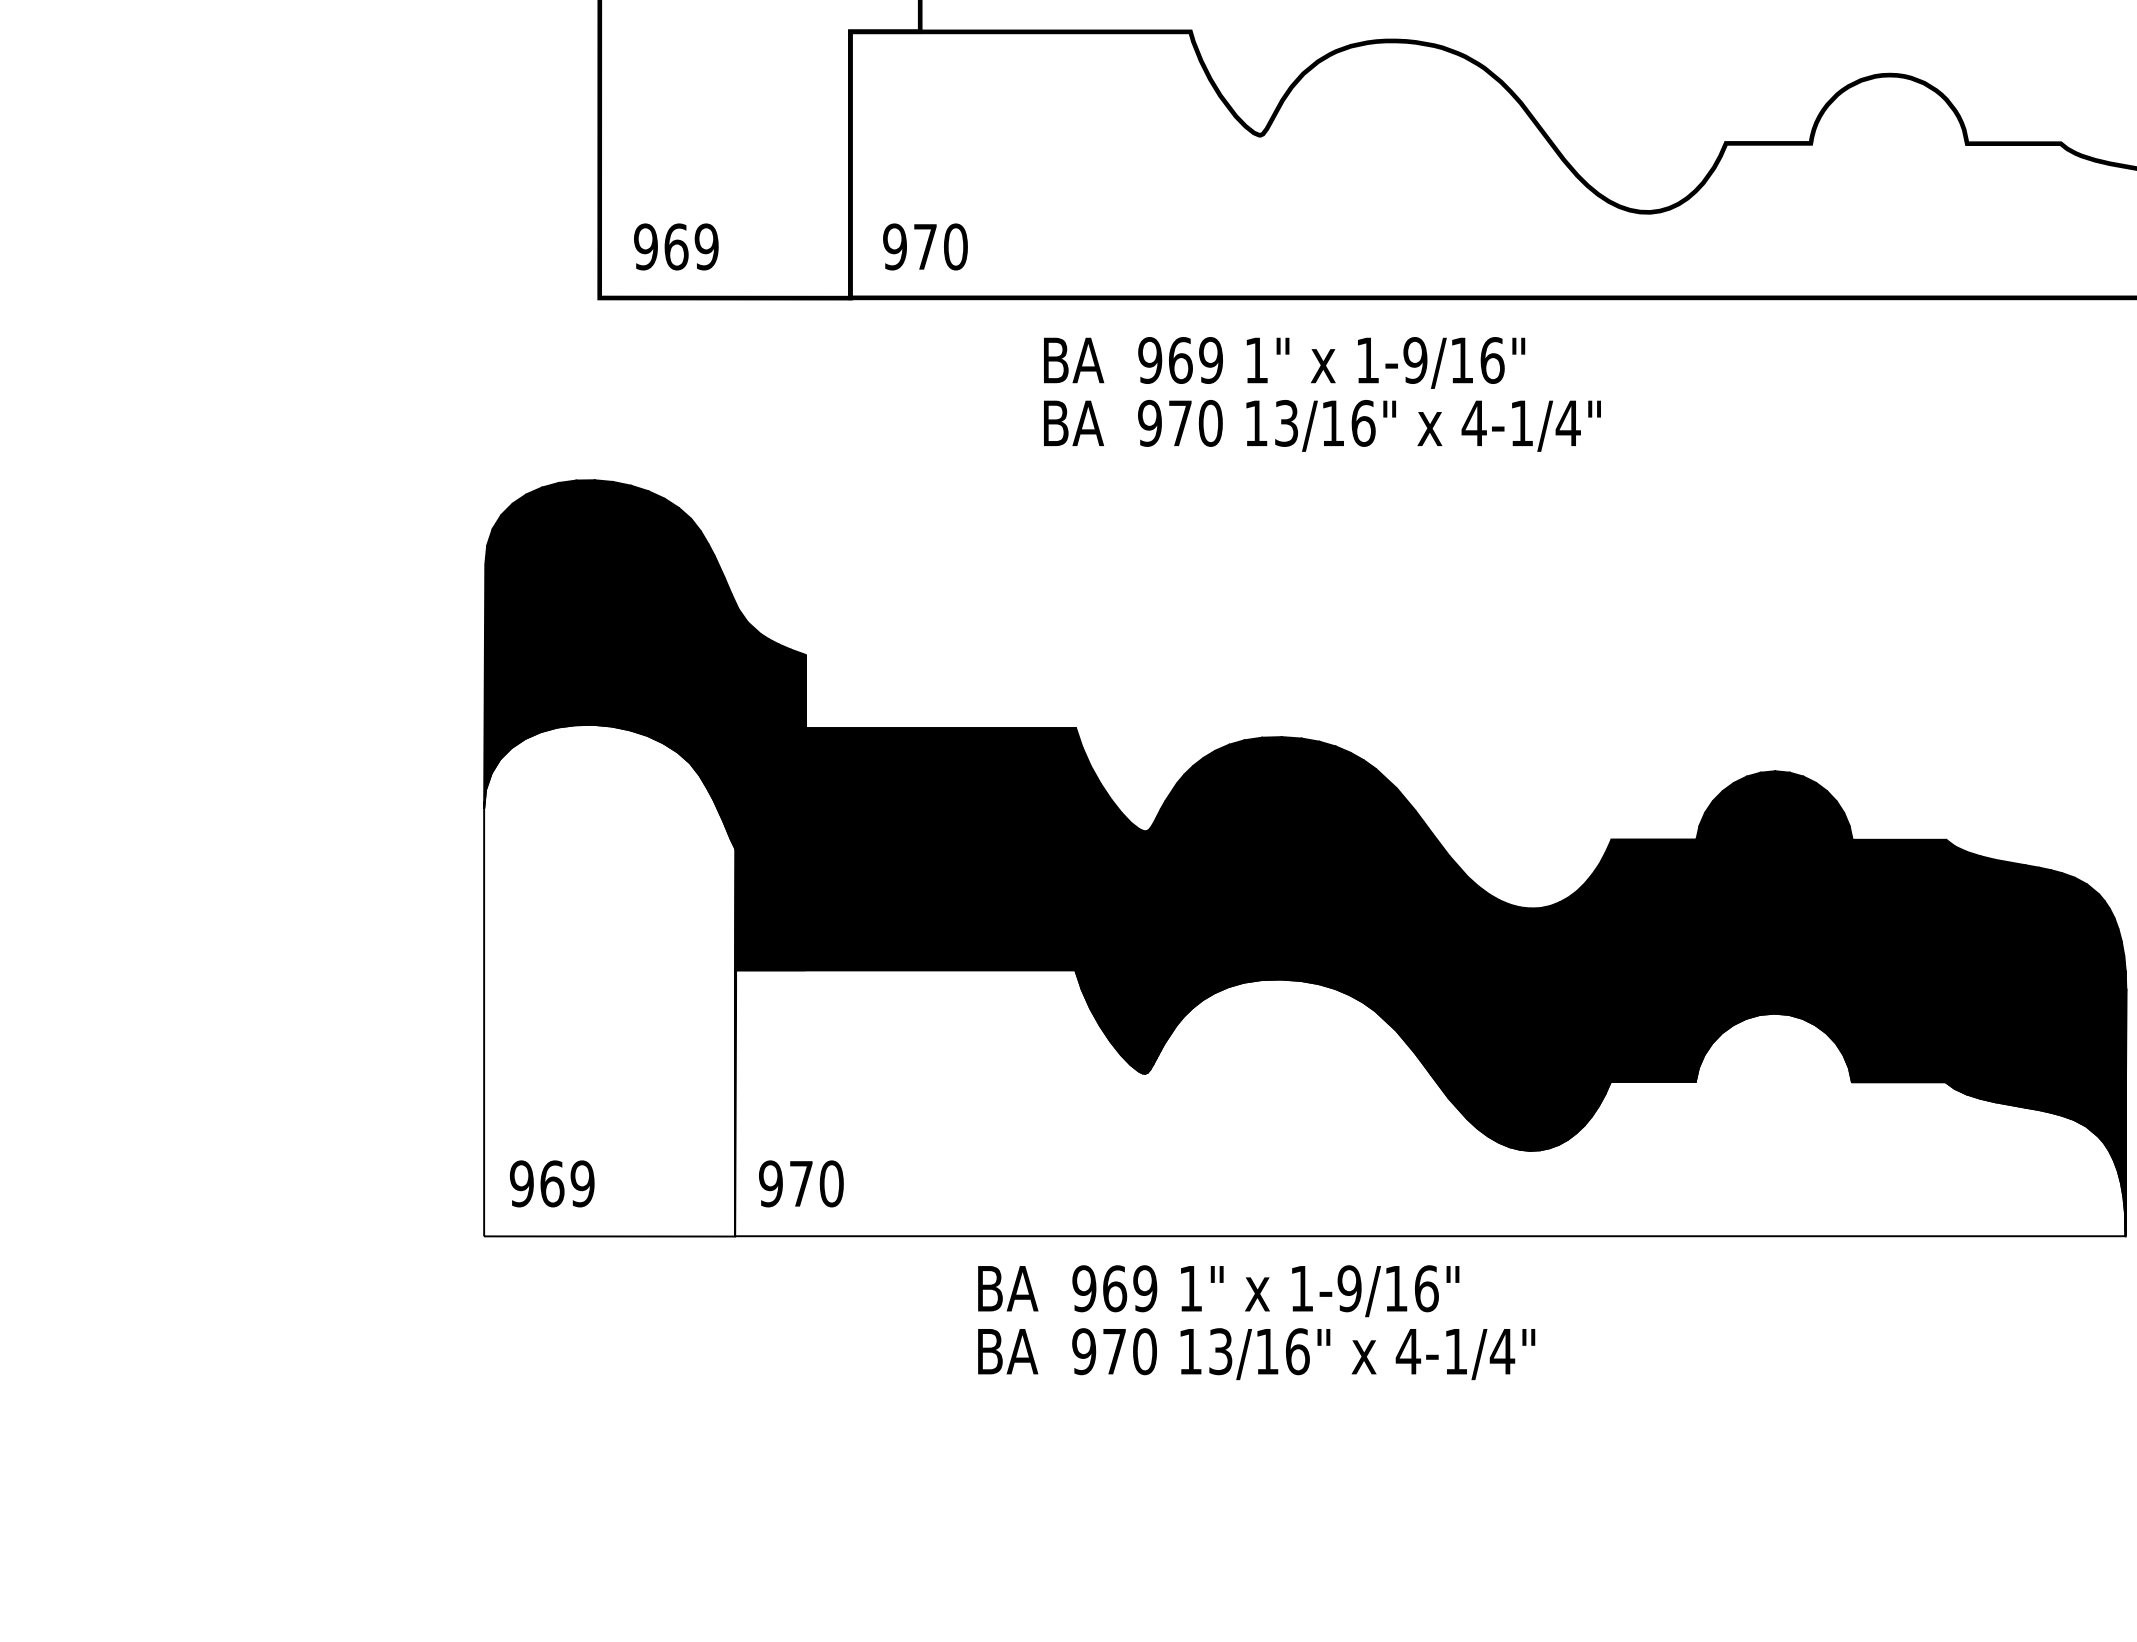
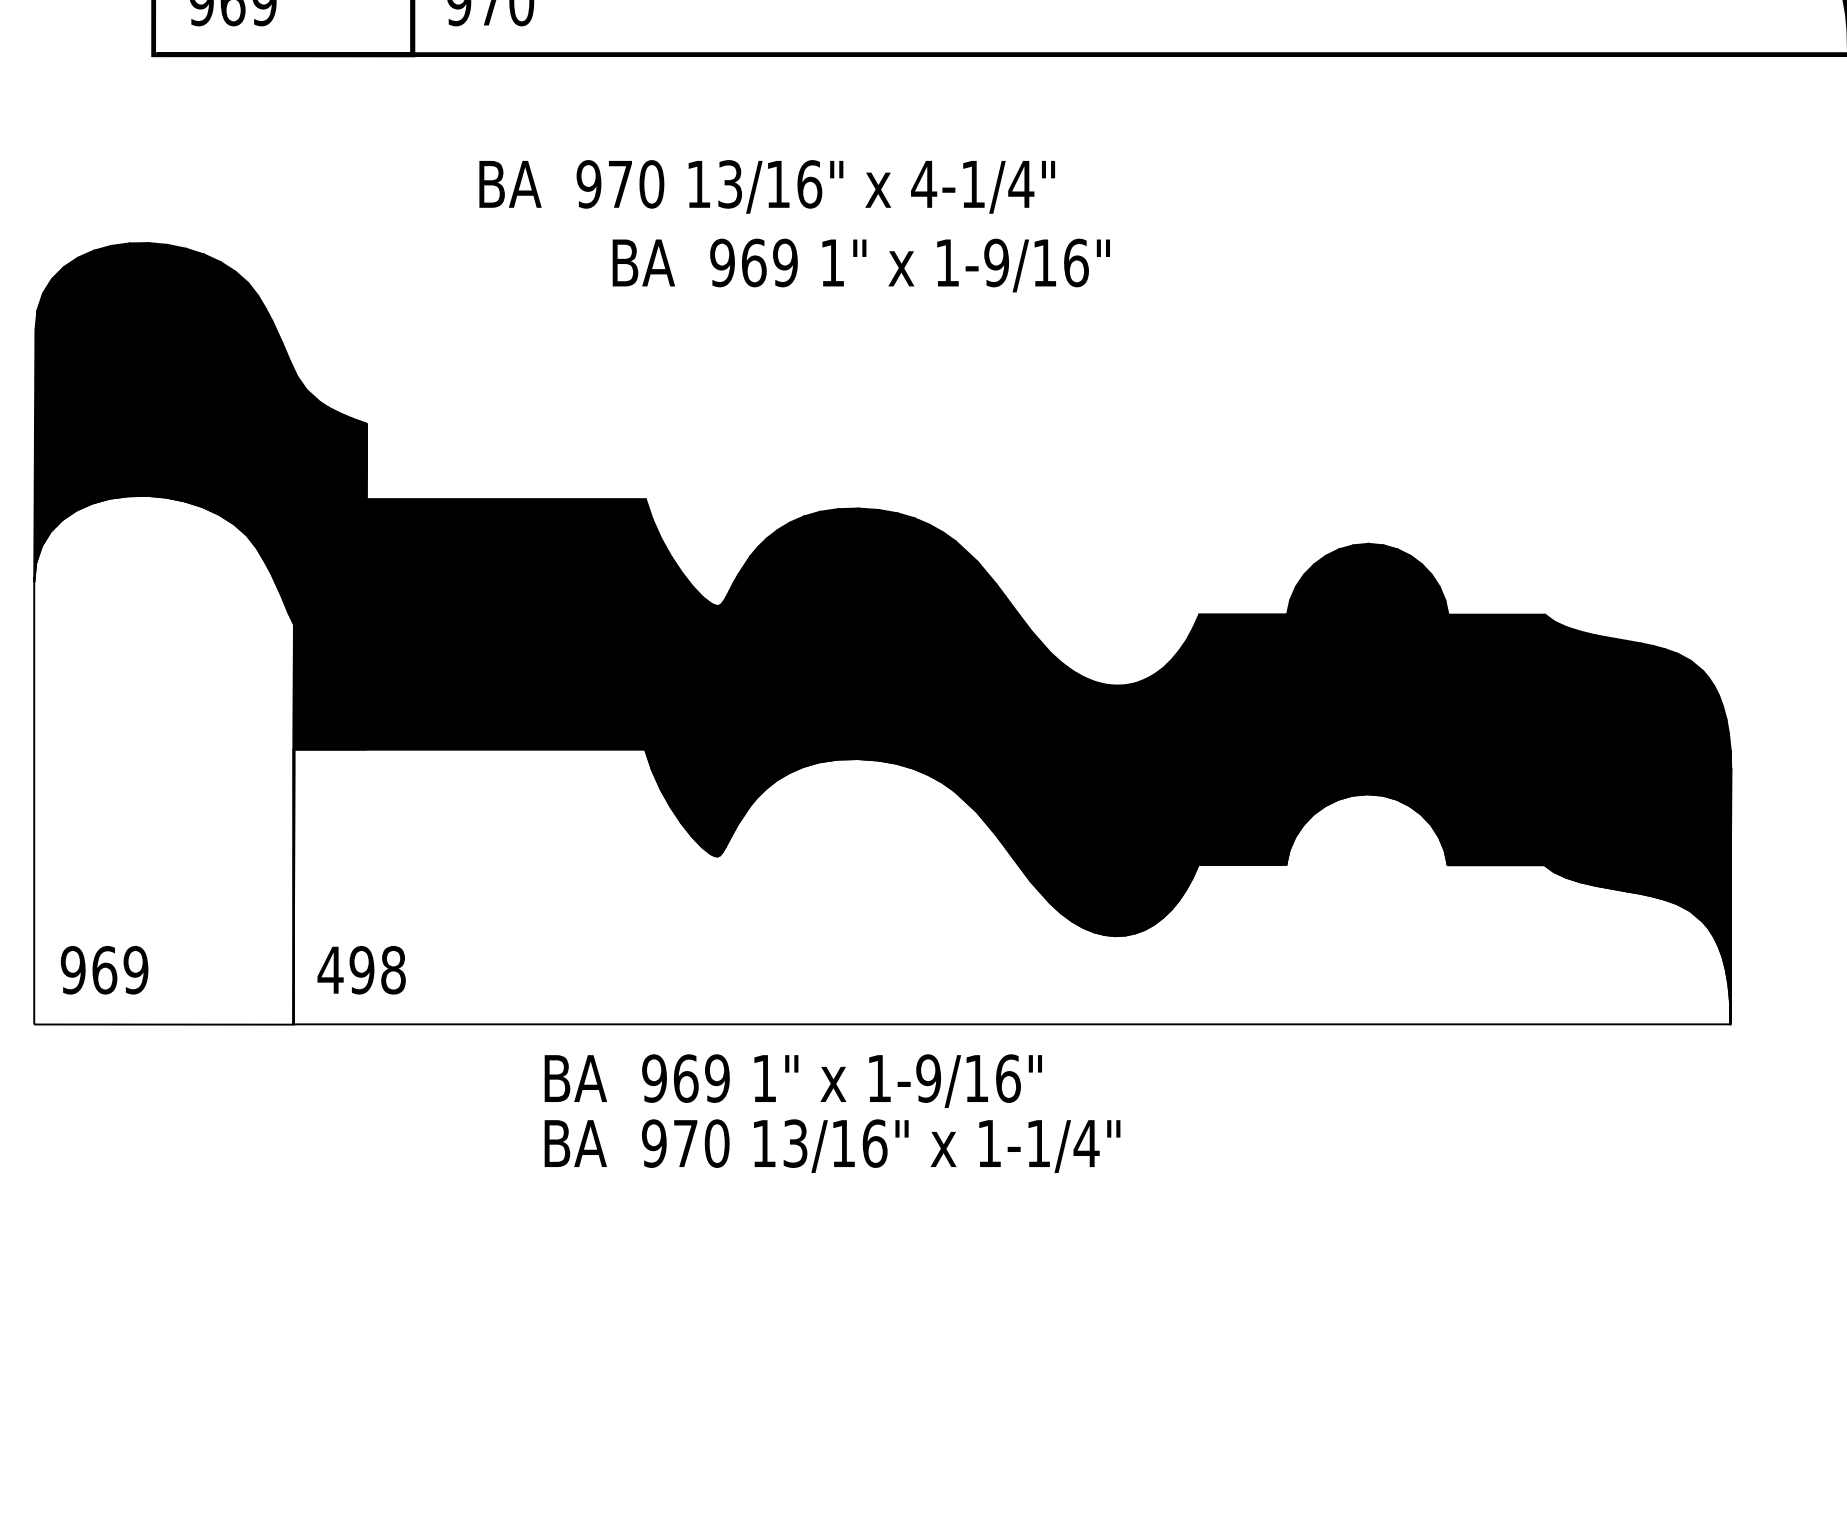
text: (1284, 362) -> (861, 265), moved
text: (1322, 425) -> (767, 186), moved
text: (800, 1183) -> (361, 969), 970 -> 498
text: (1408, 1351) -> (989, 1143), 4-1/4" -> 1-1/4"

